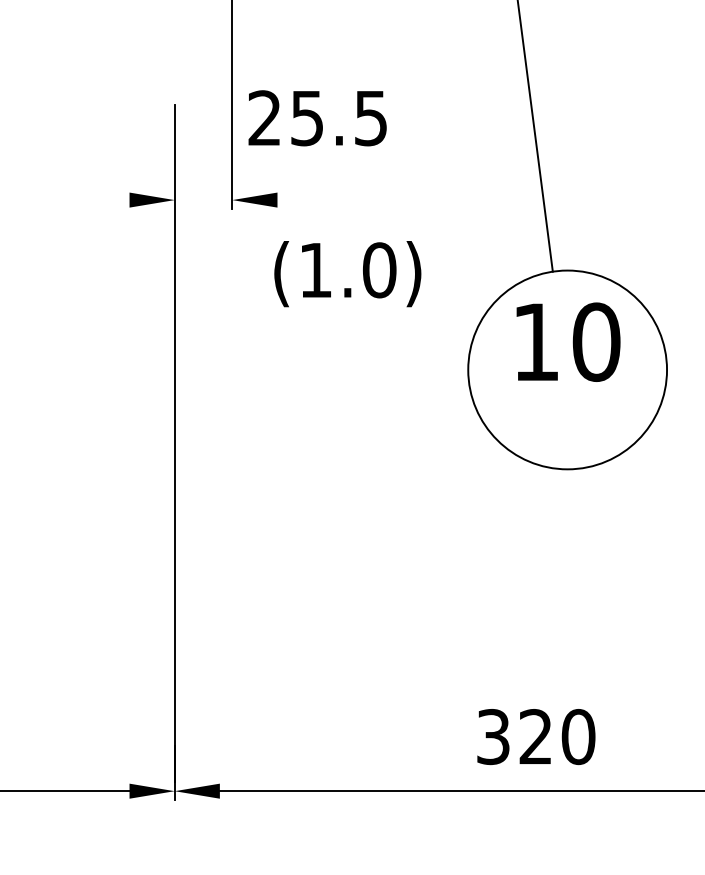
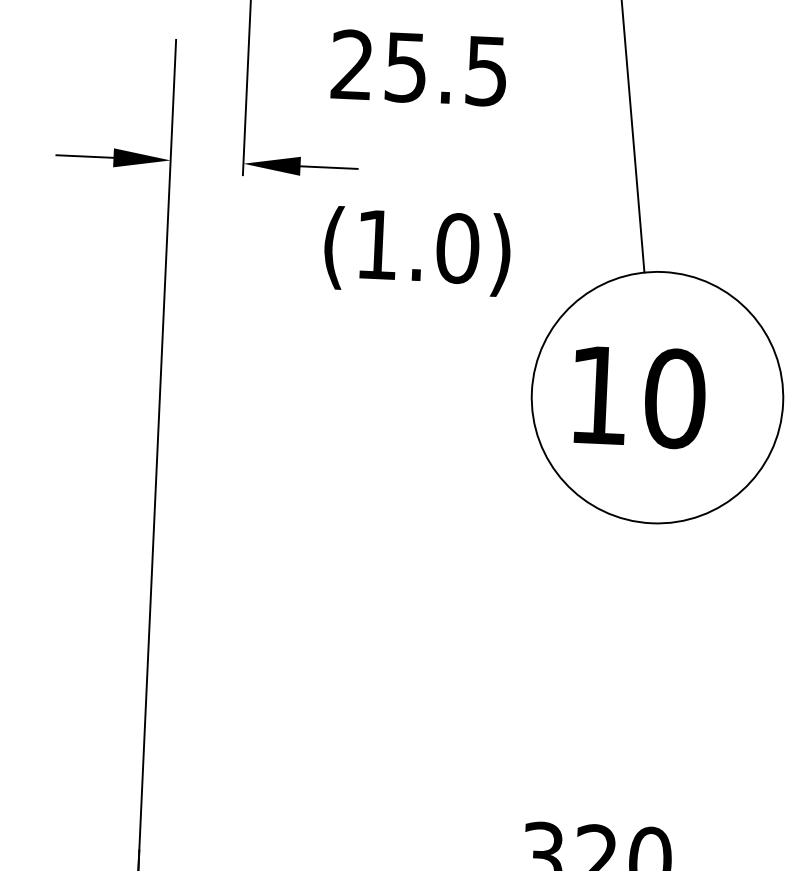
text: (317, 118) -> (418, 68), moved
line: (106, 200) -> (84, 157), added
line: (299, 200) -> (328, 168), added
text: (347, 274) -> (416, 251), moved
text: (568, 341) -> (639, 396), moved

